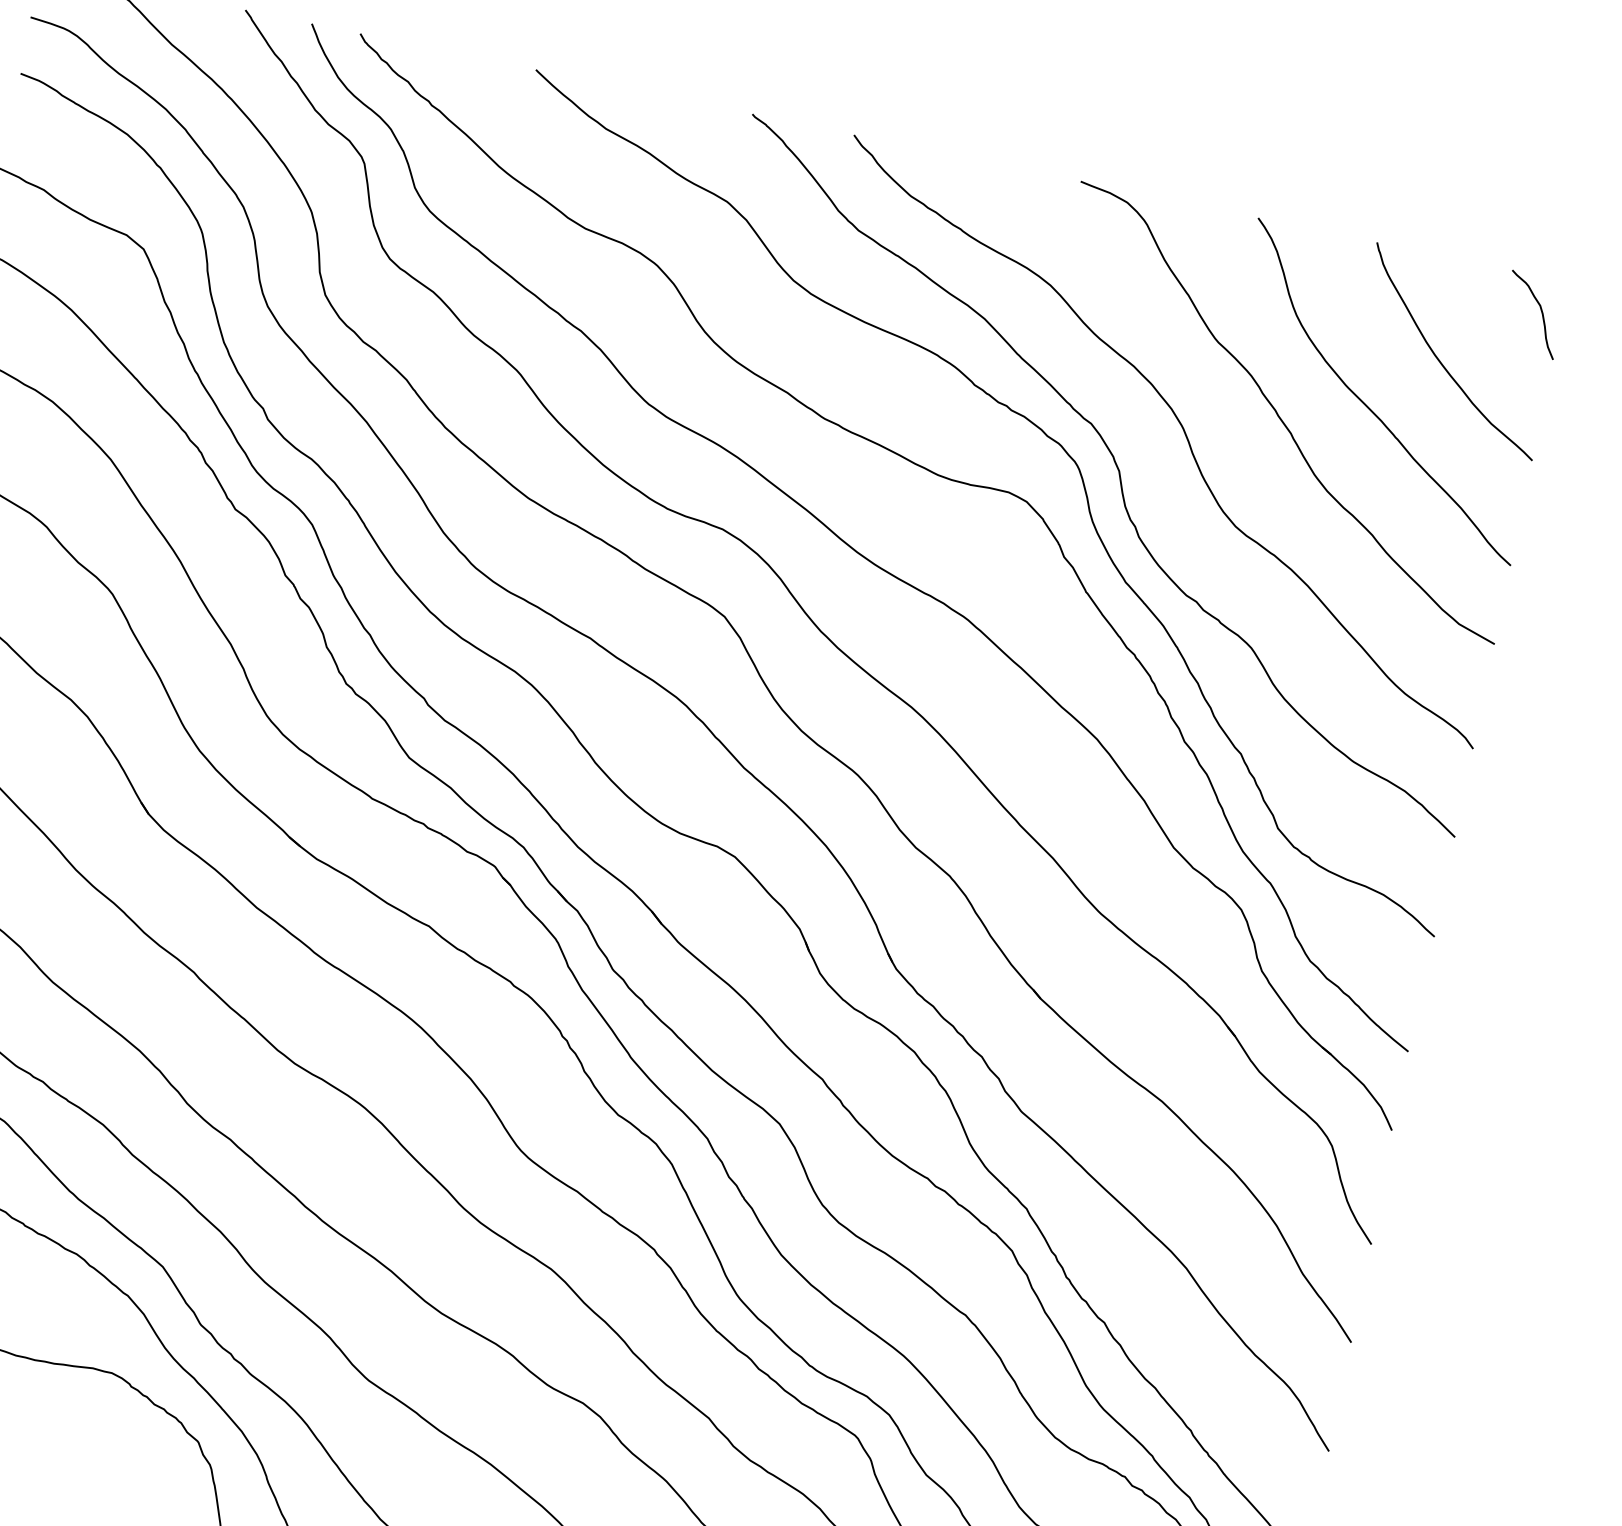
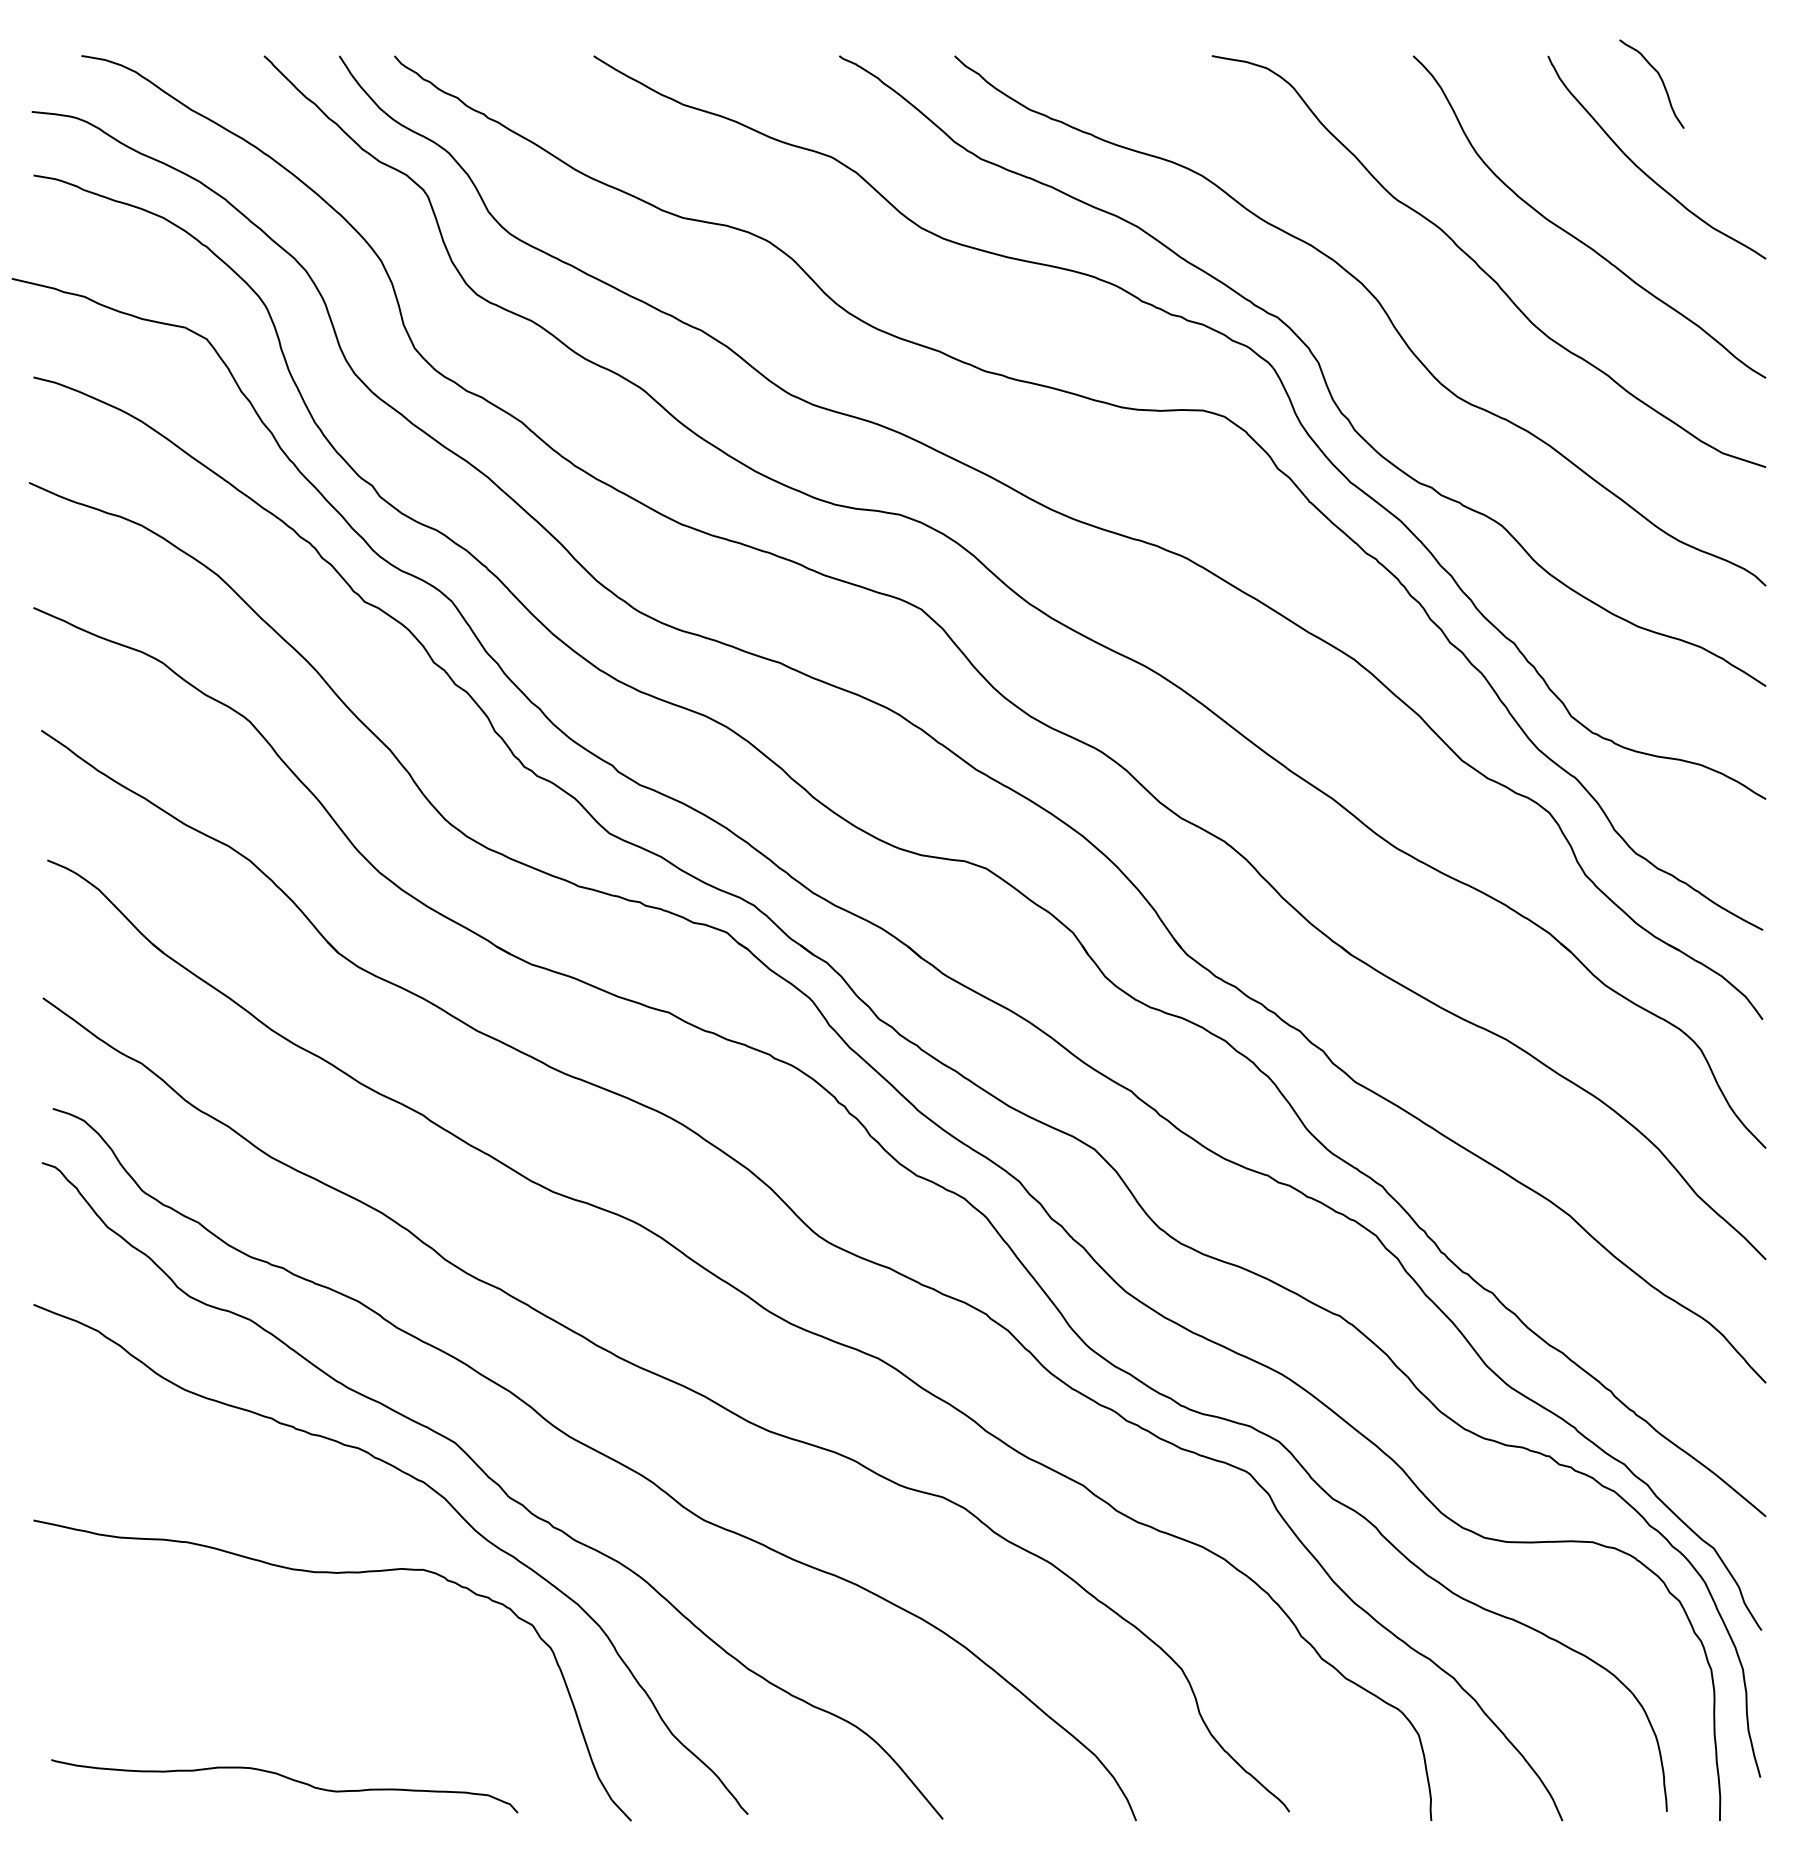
curve: (1541, 312) -> (1660, 79), moved

